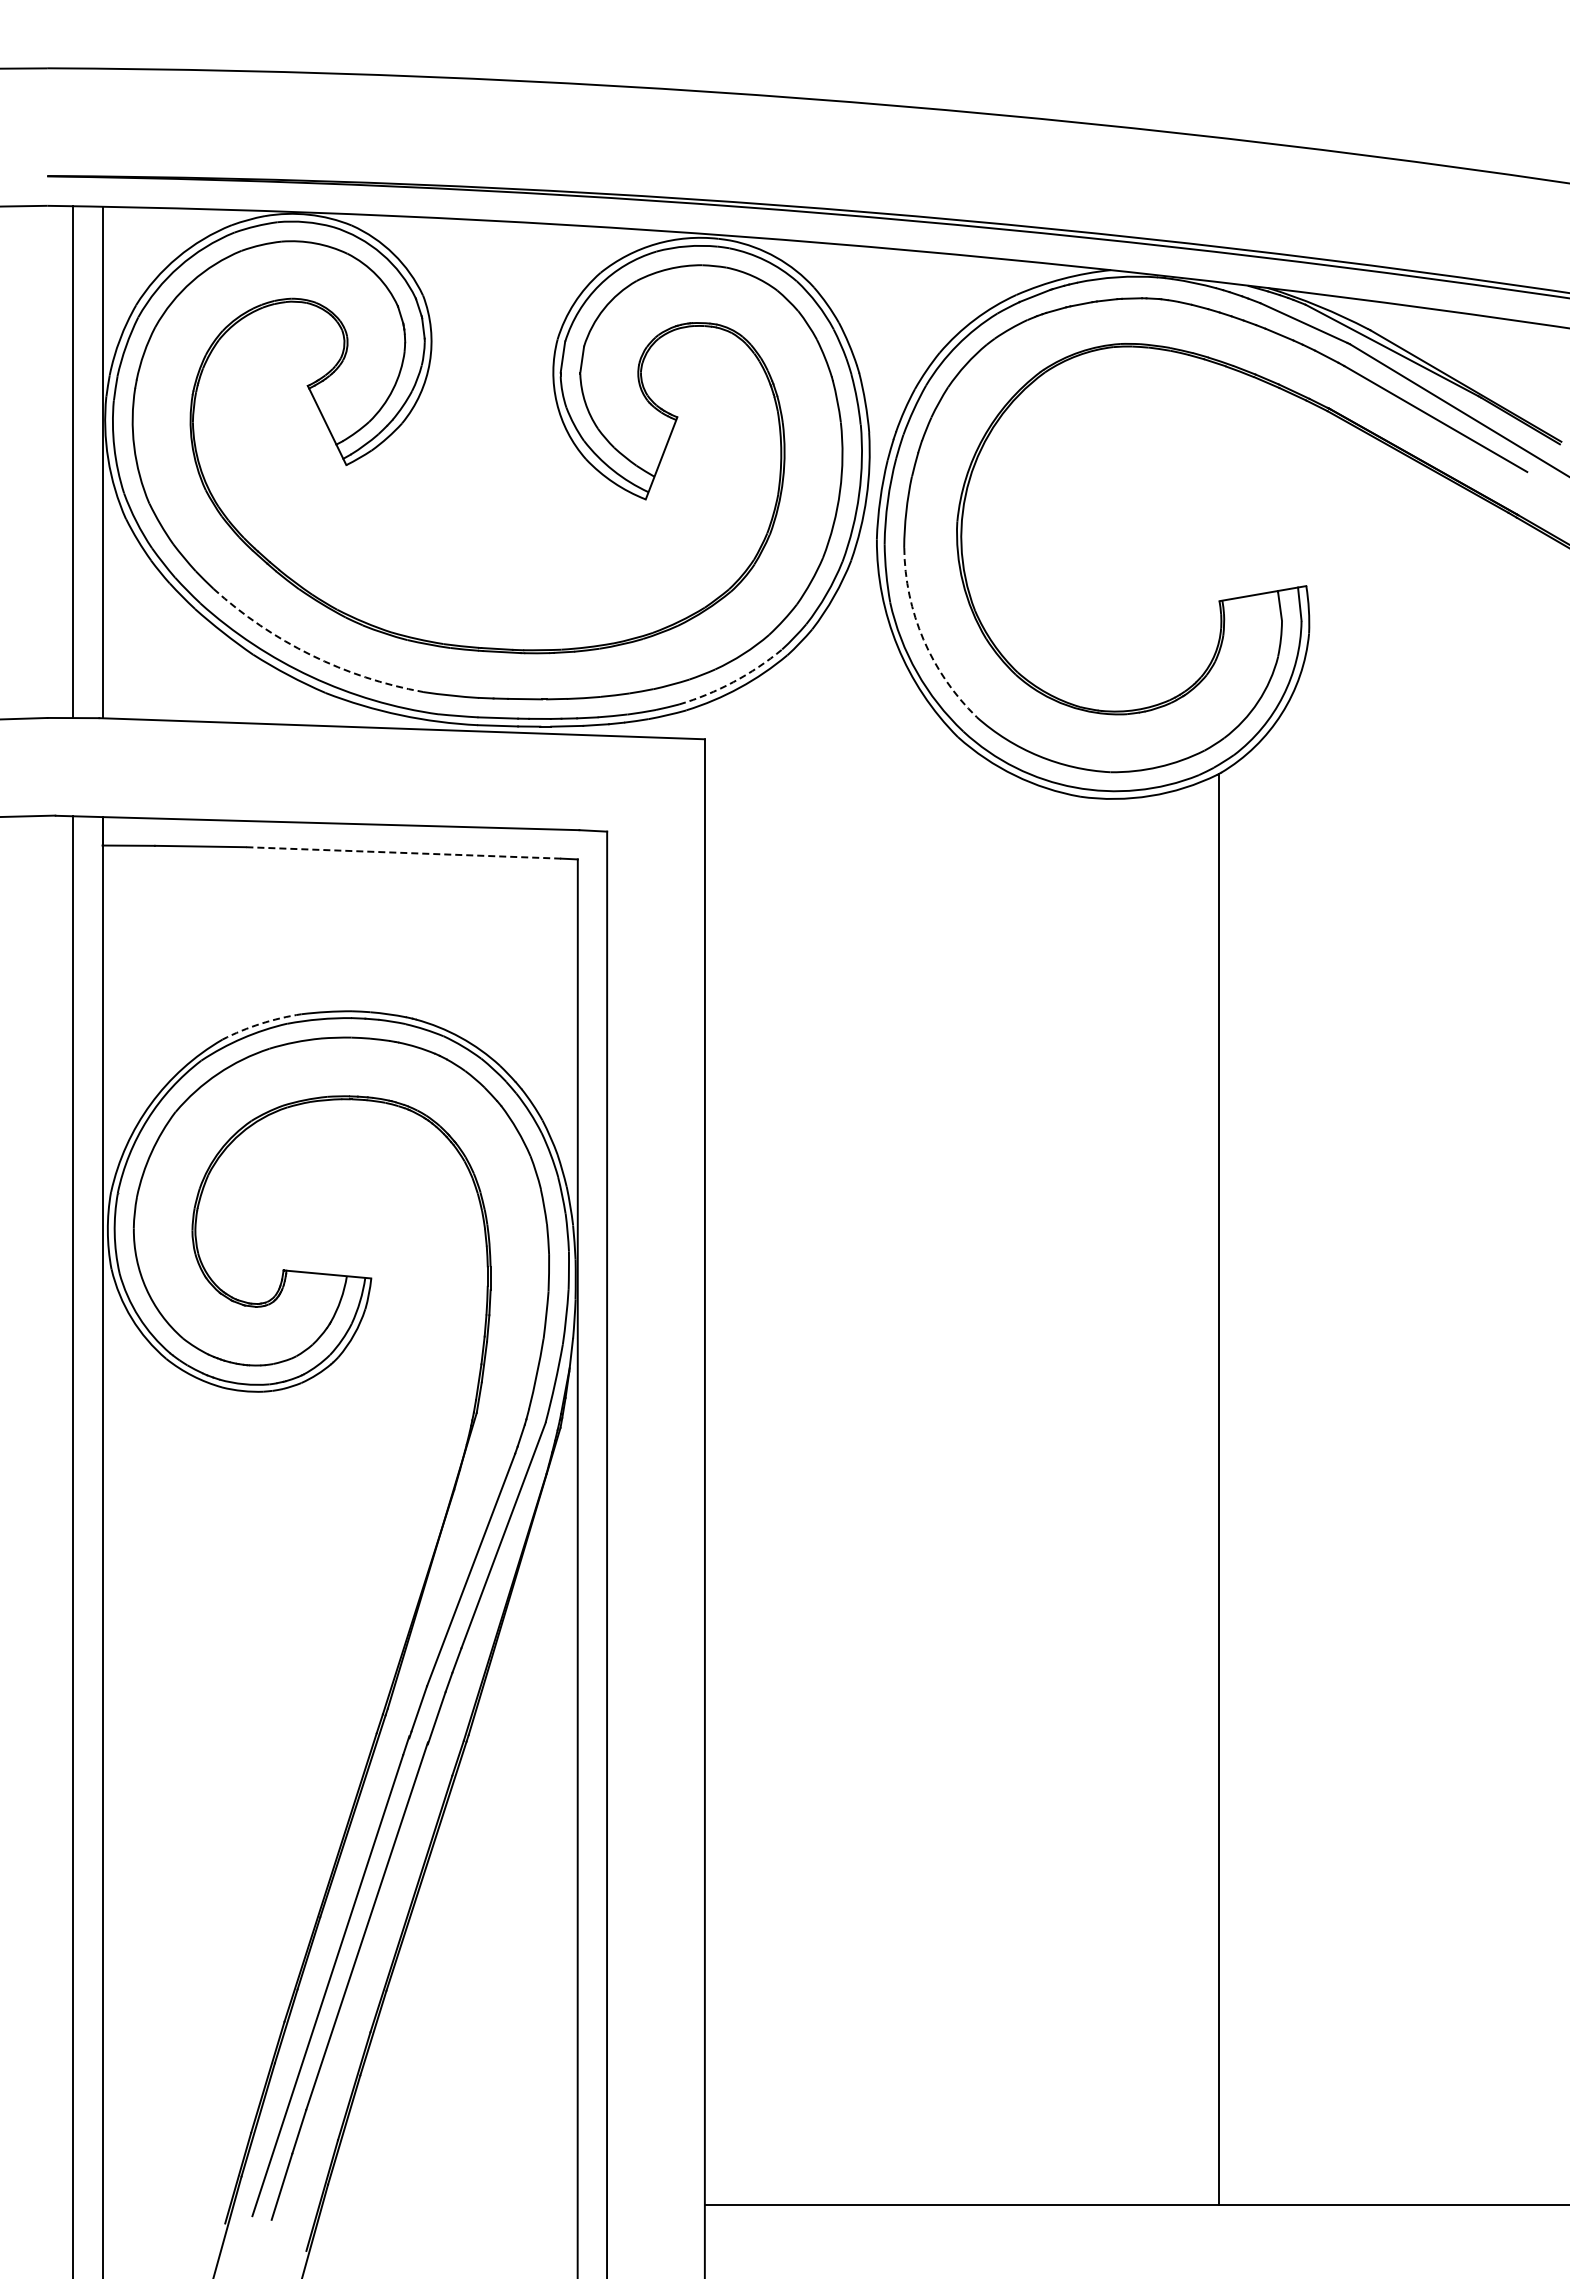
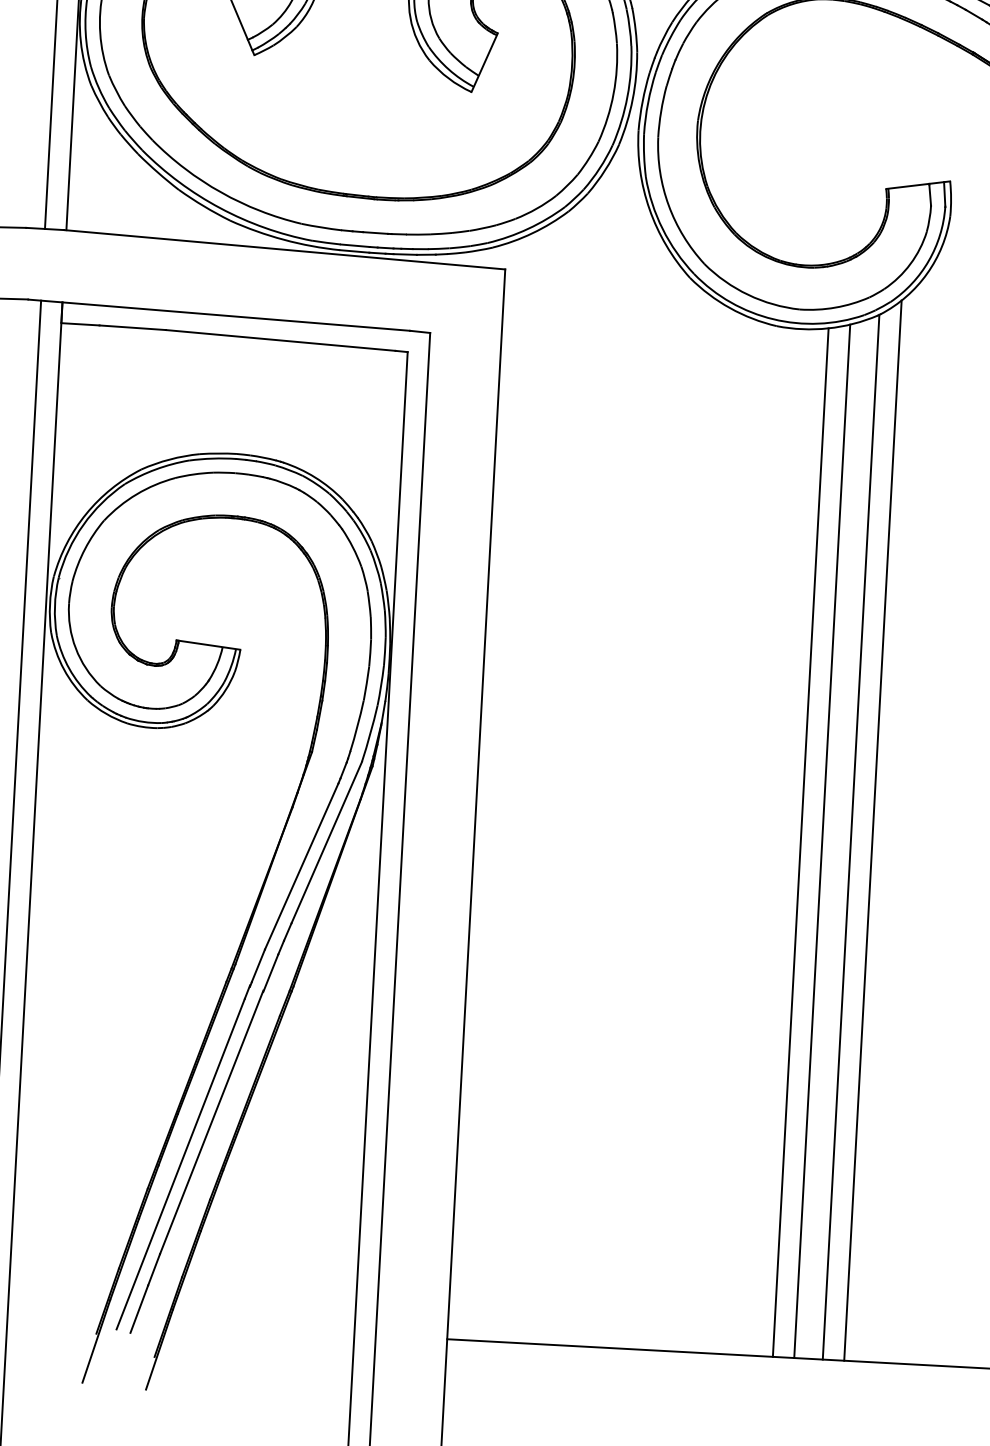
arc: (923, 639) -> (668, 205), dashed -> solid
arc: (311, 655) -> (221, 192), dashed -> solid
arc: (733, 682) -> (528, 229), dashed -> solid
line: (403, 852) -> (280, 340), dashed -> solid
arc: (260, 1023) -> (169, 459), dashed -> solid
line: (1248, 1478) -> (872, 830), added
line: (1180, 1497) -> (822, 841), added
line: (1151, 1500) -> (801, 842), added

